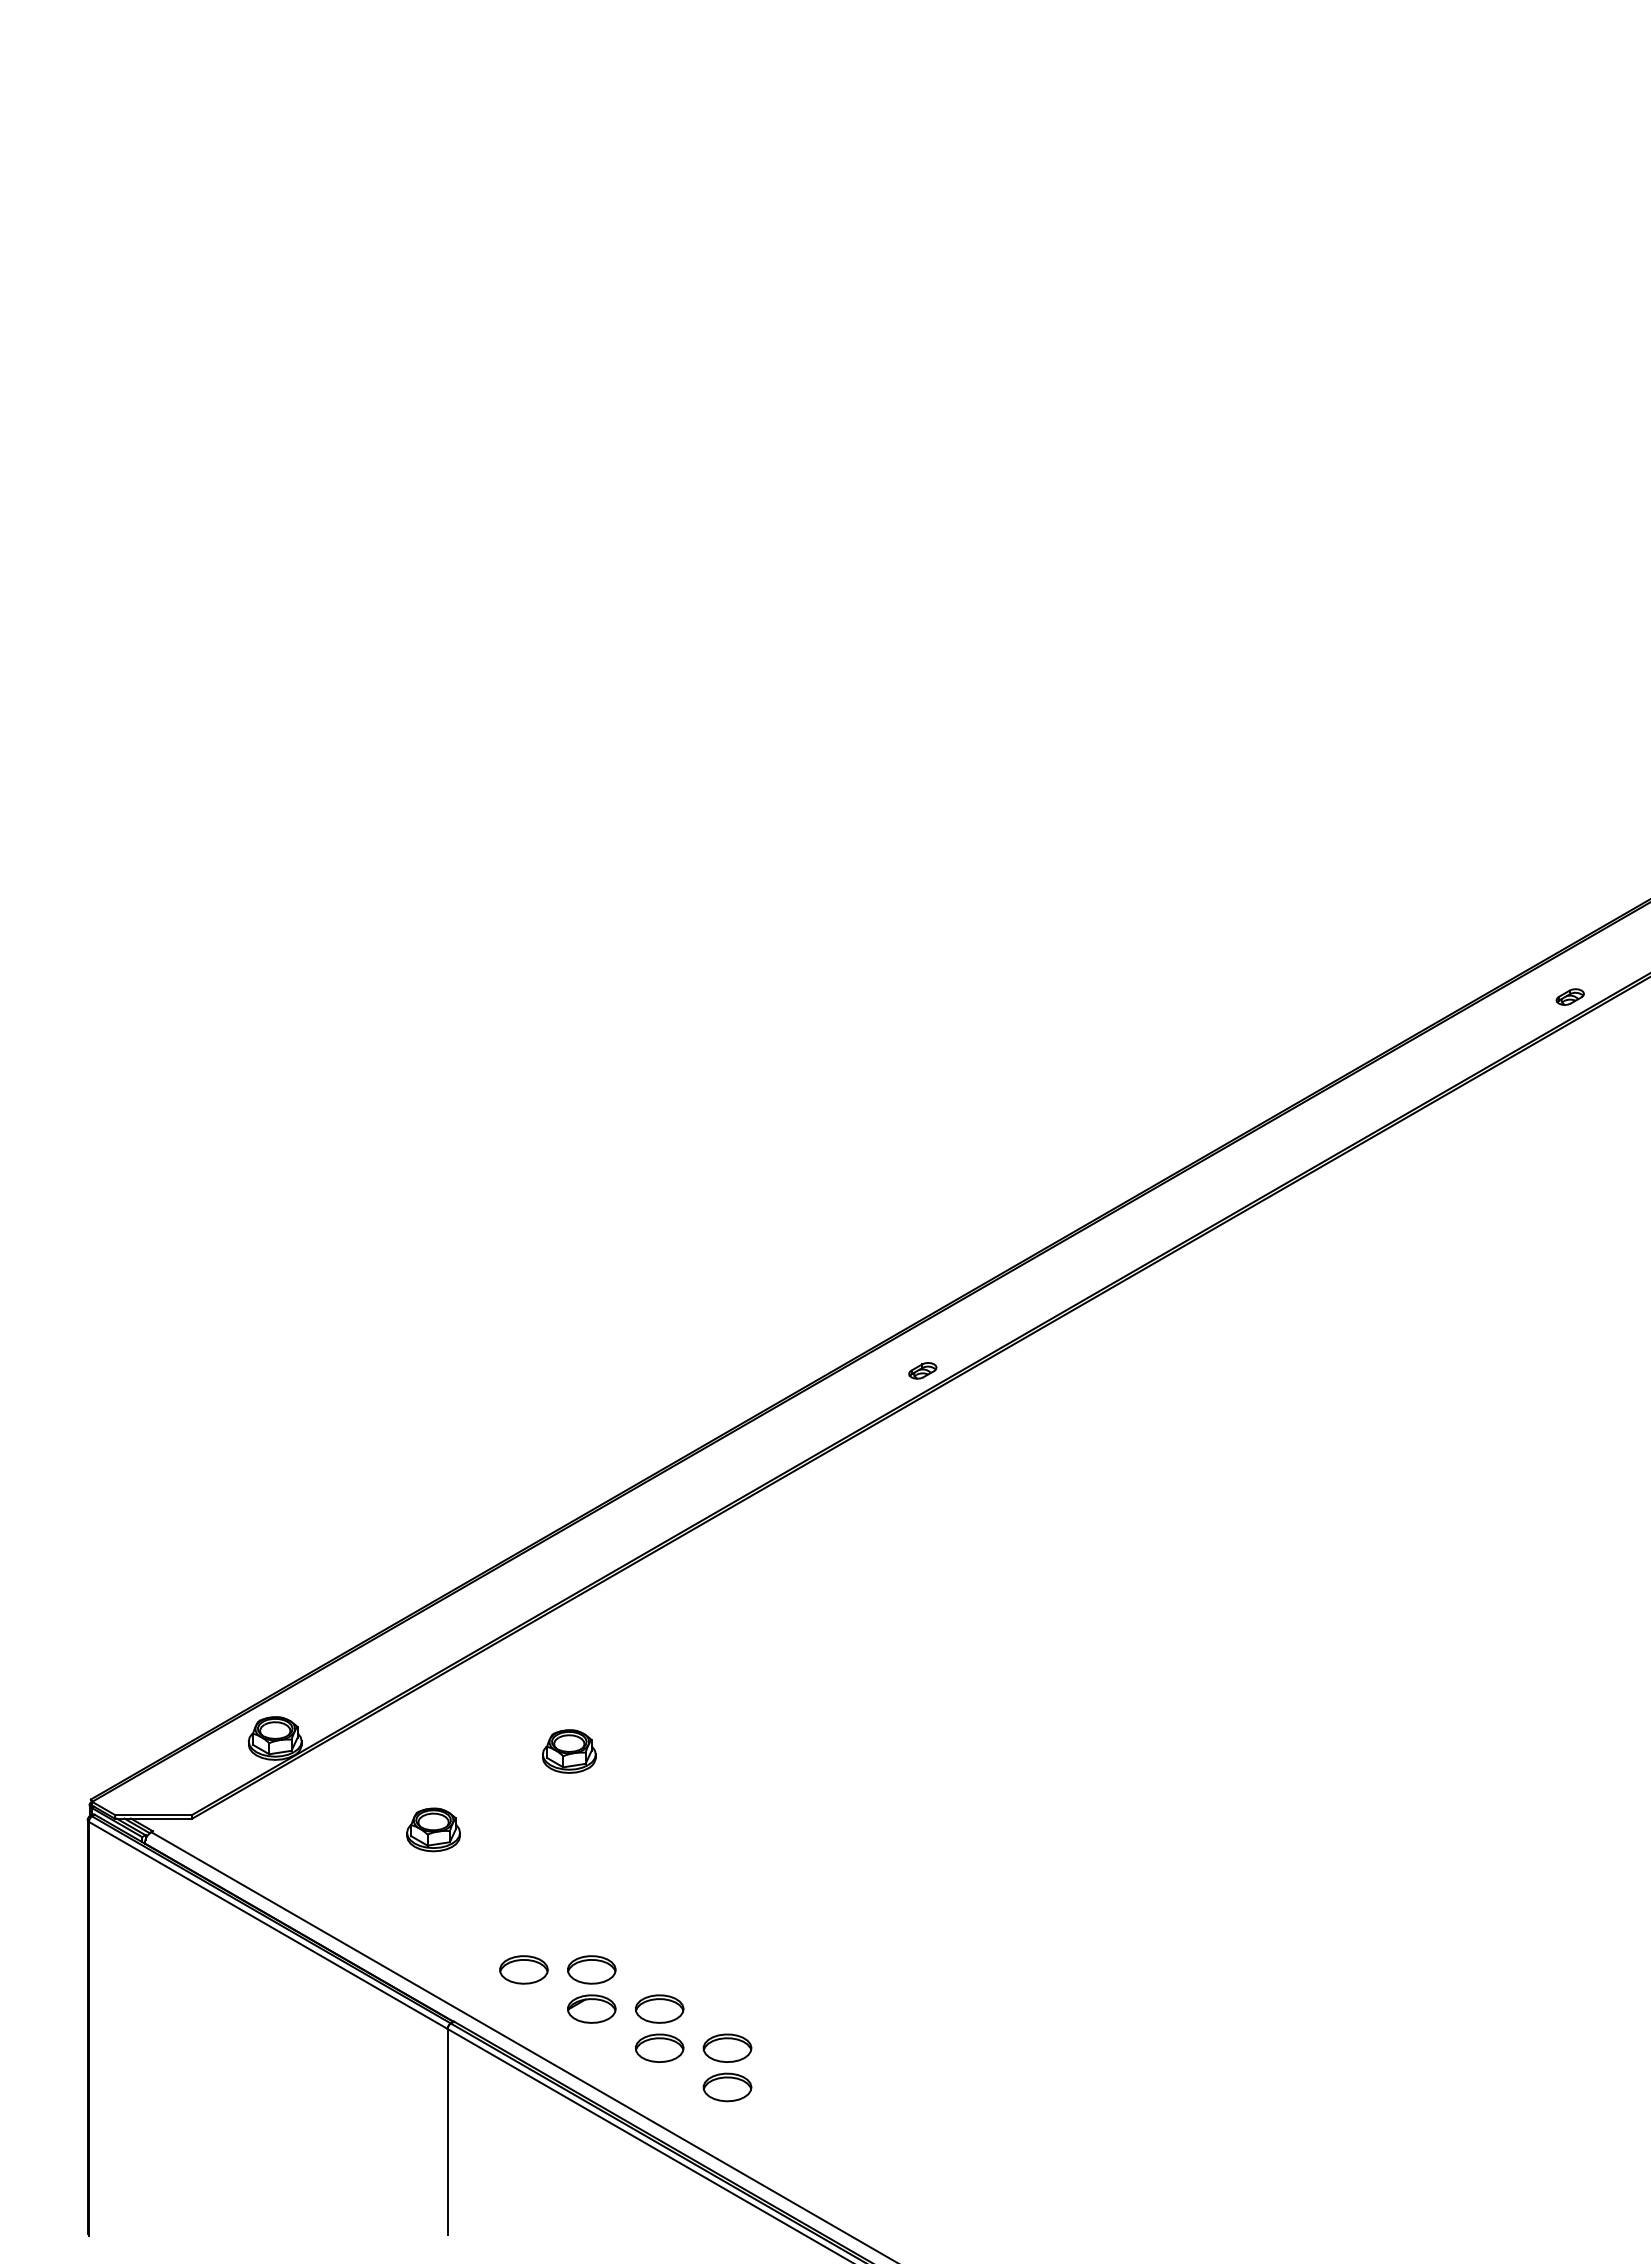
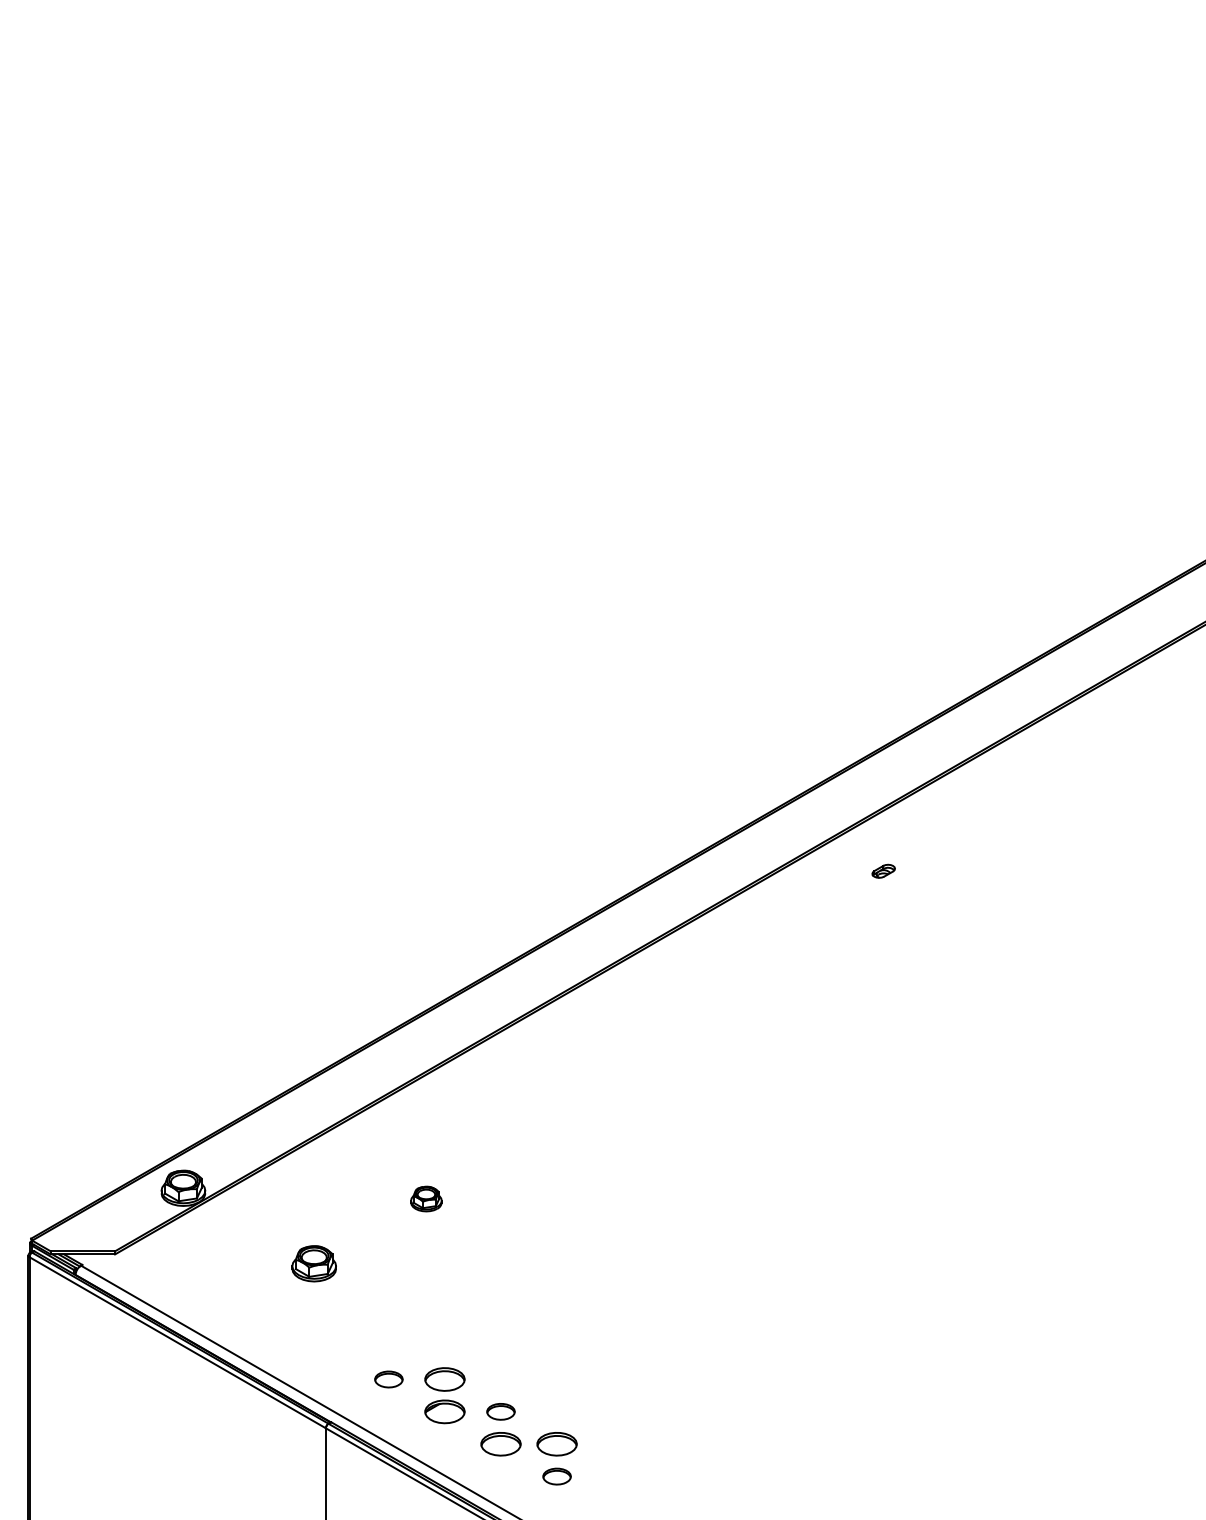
part: (922, 1370) -> (883, 871), moved
part: (569, 1751) -> (426, 1199), size x0.7
part: (523, 1969) -> (388, 1379), size x0.7
part: (659, 2008) -> (500, 1411), size x0.7
part: (727, 2087) -> (557, 1476), size x0.7

